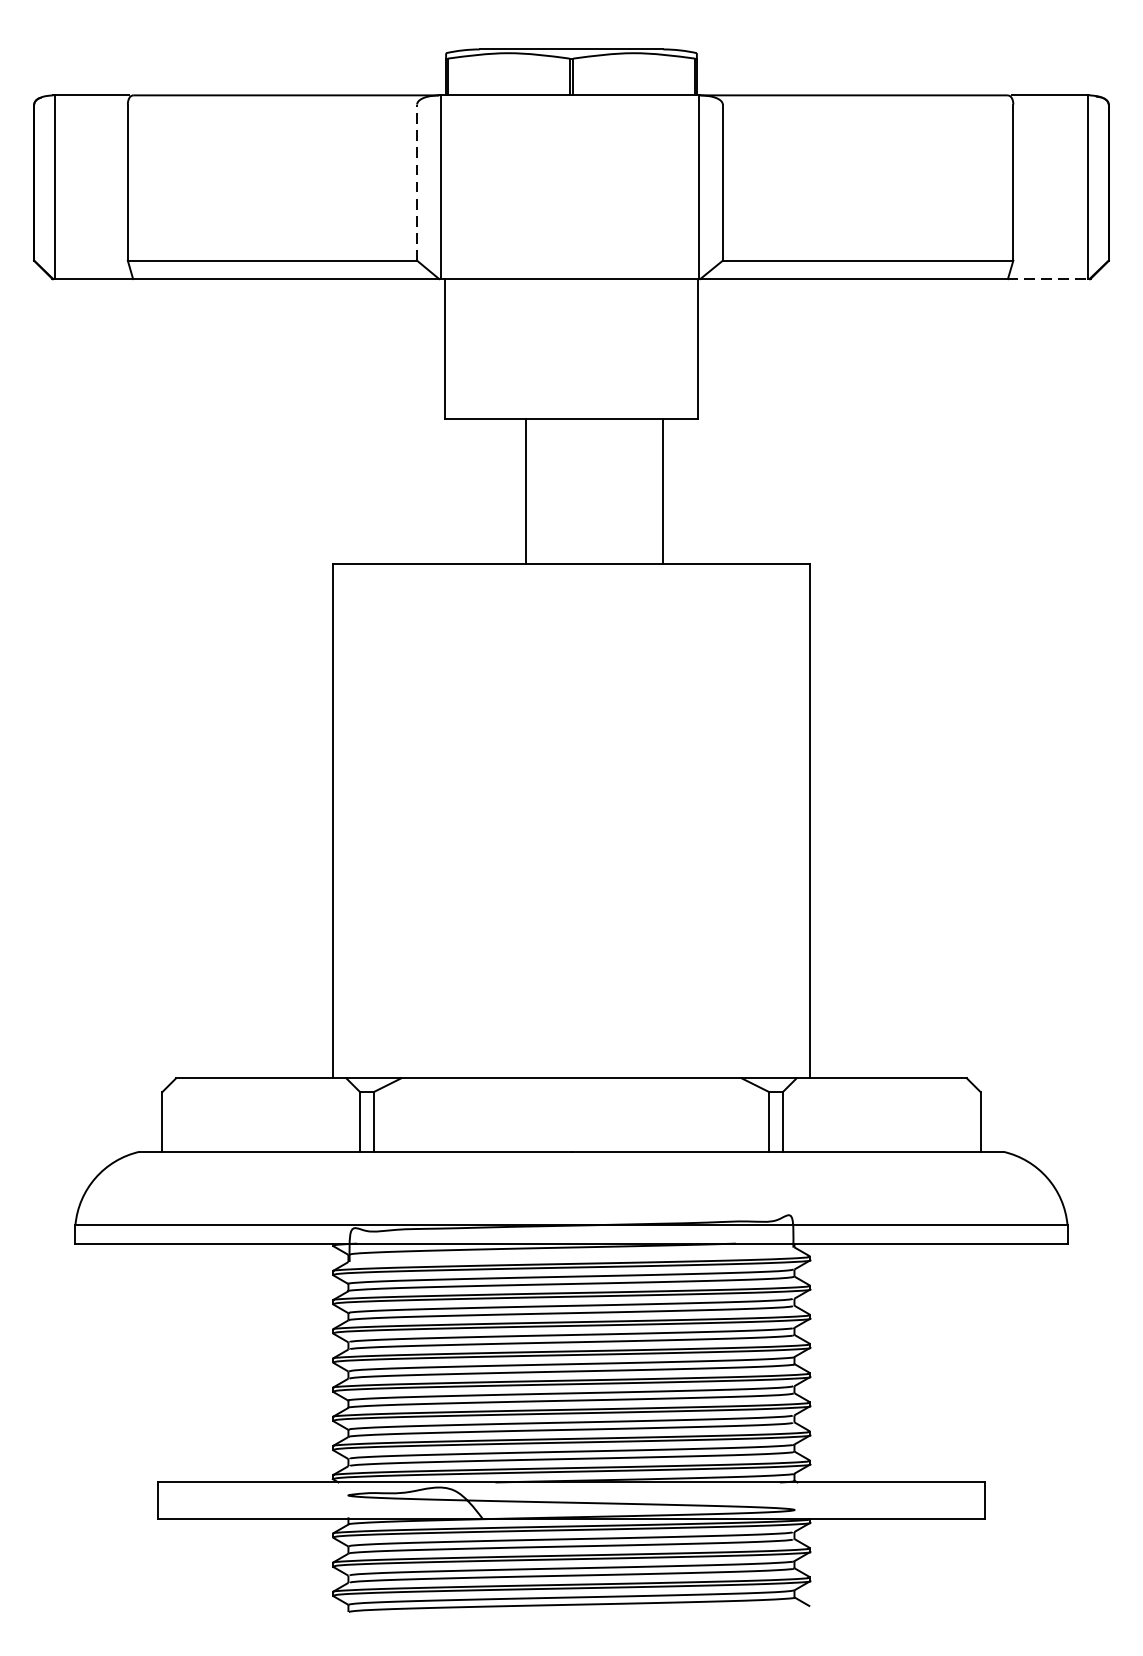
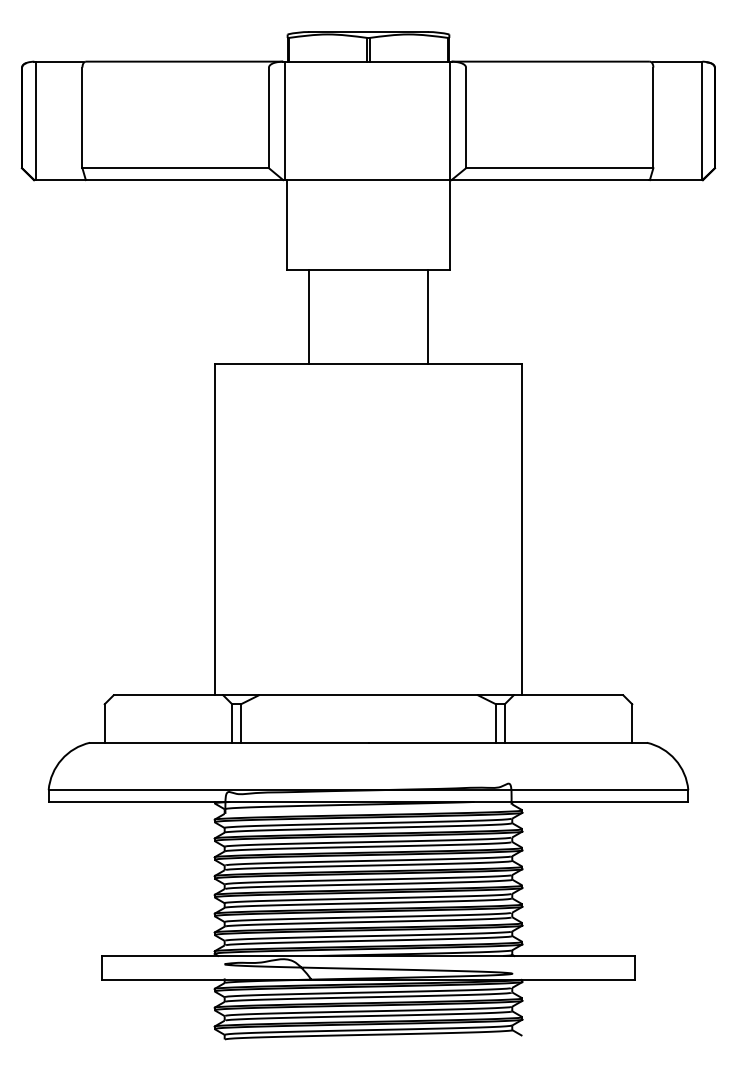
line: (416, 182) -> (268, 117), dashed -> solid
line: (1047, 279) -> (675, 180), dashed -> solid
line: (526, 490) -> (309, 316), moved

